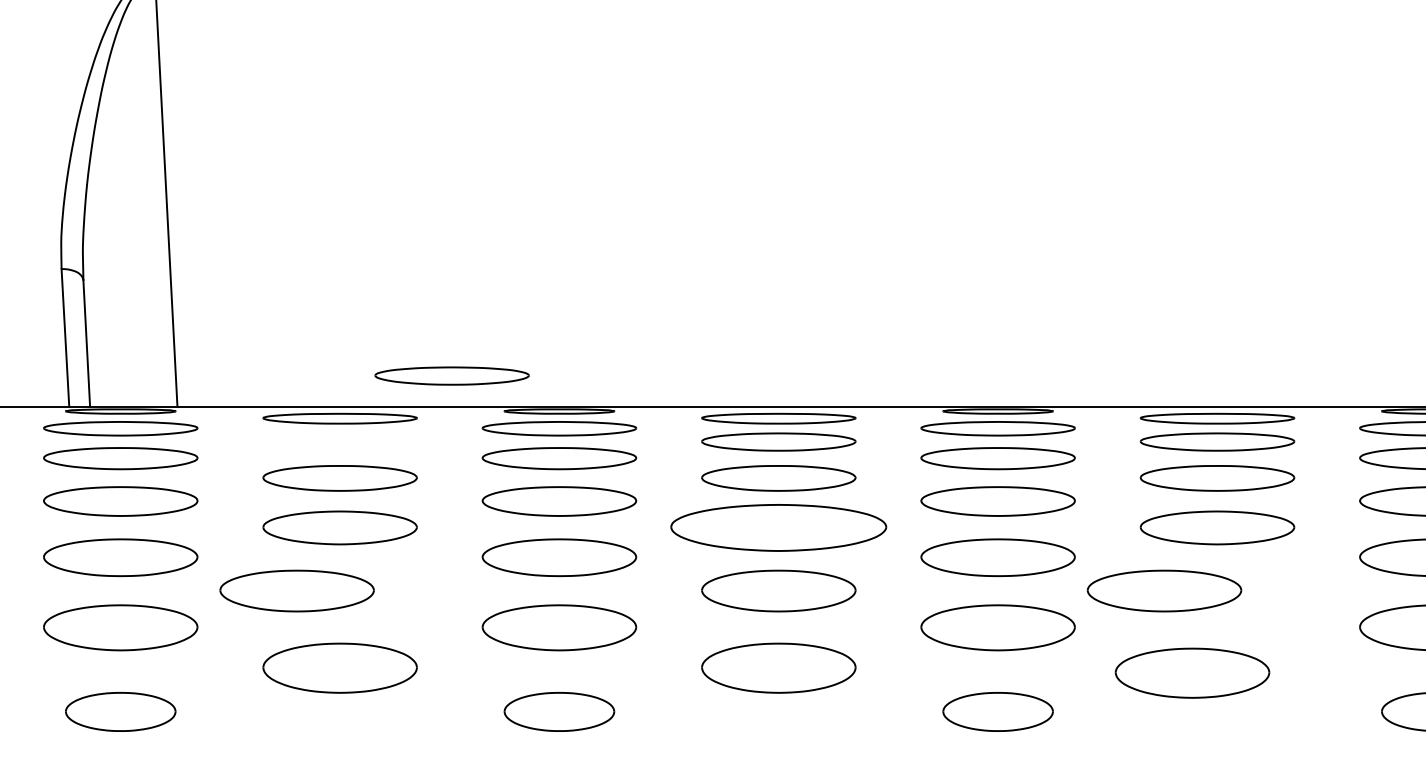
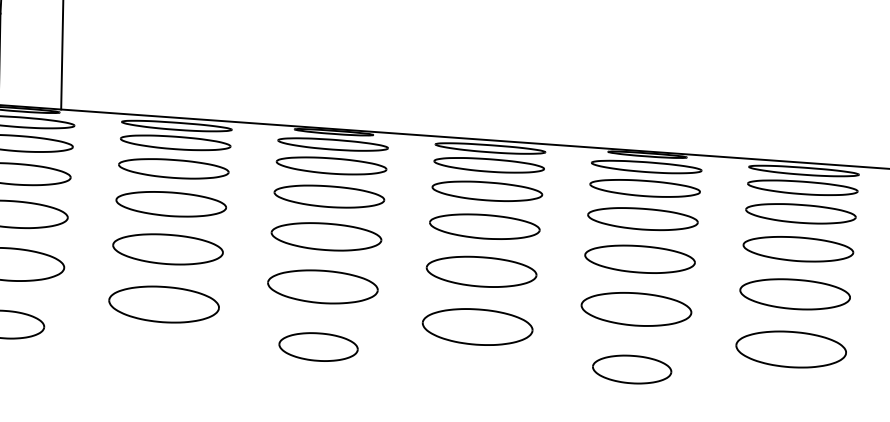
part: (451, 375) -> (175, 142), moved
part: (778, 527) -> (484, 226), size x0.71
part: (296, 590) -> (167, 249), moved
part: (1164, 590) -> (795, 294), moved
part: (1192, 672) -> (791, 349), moved

